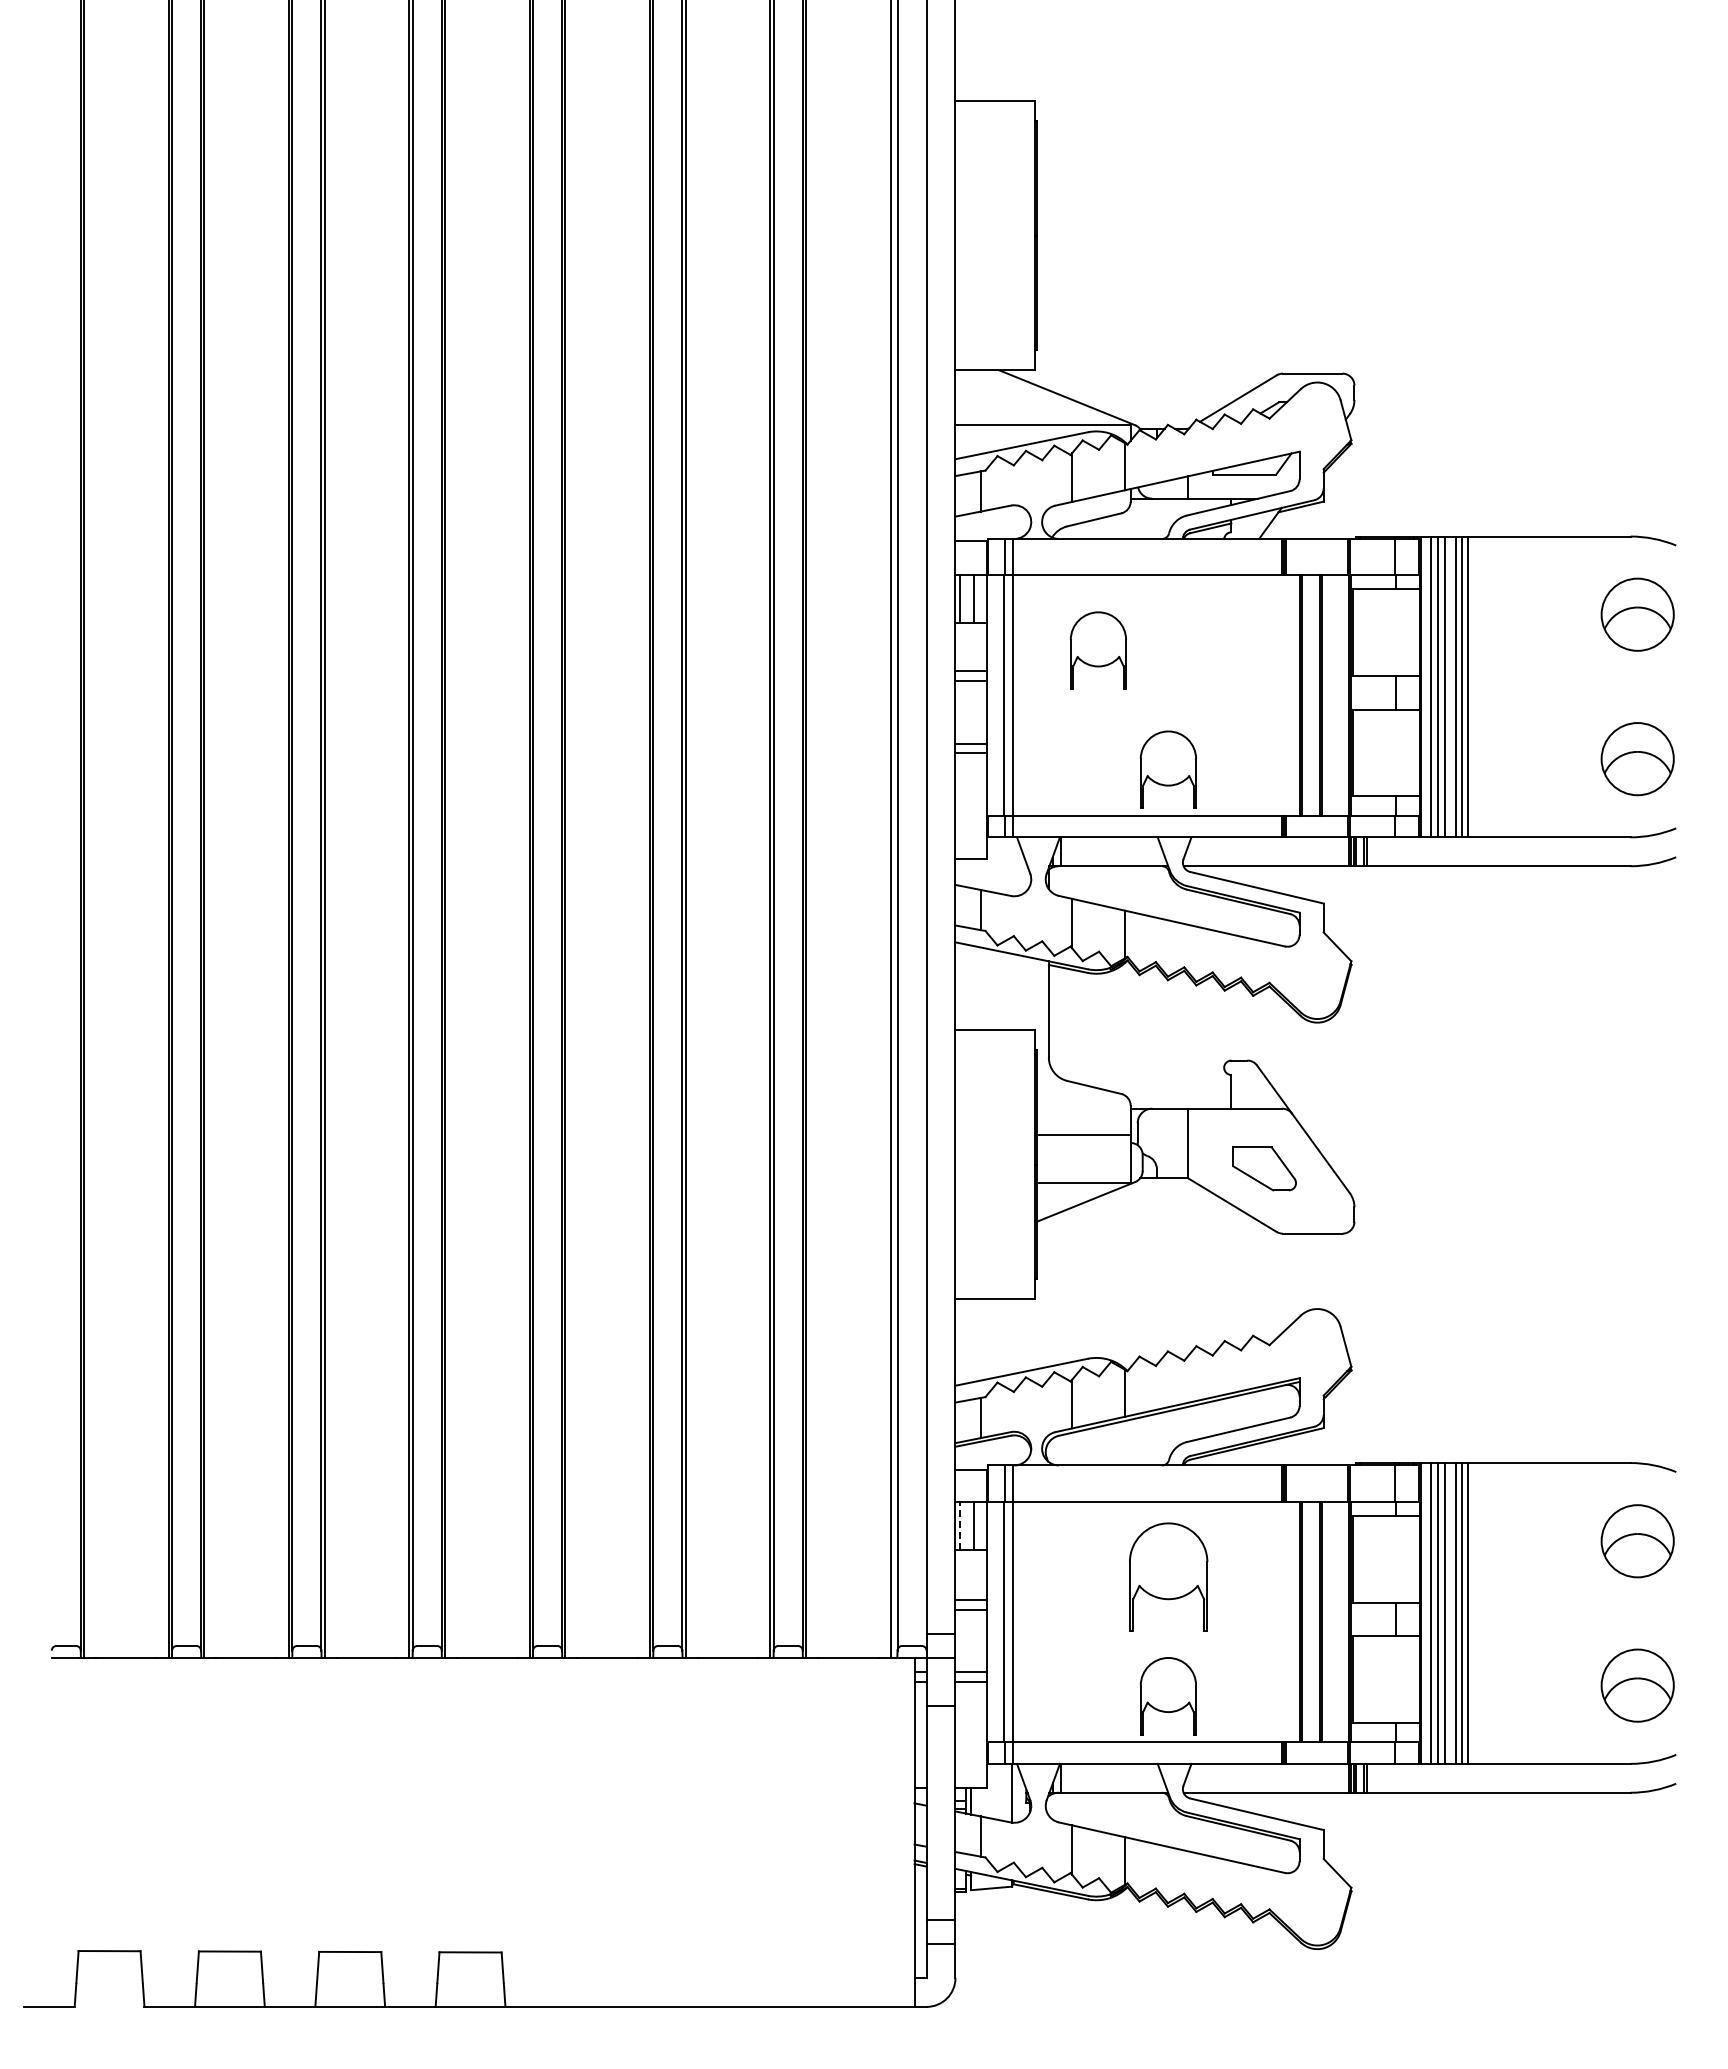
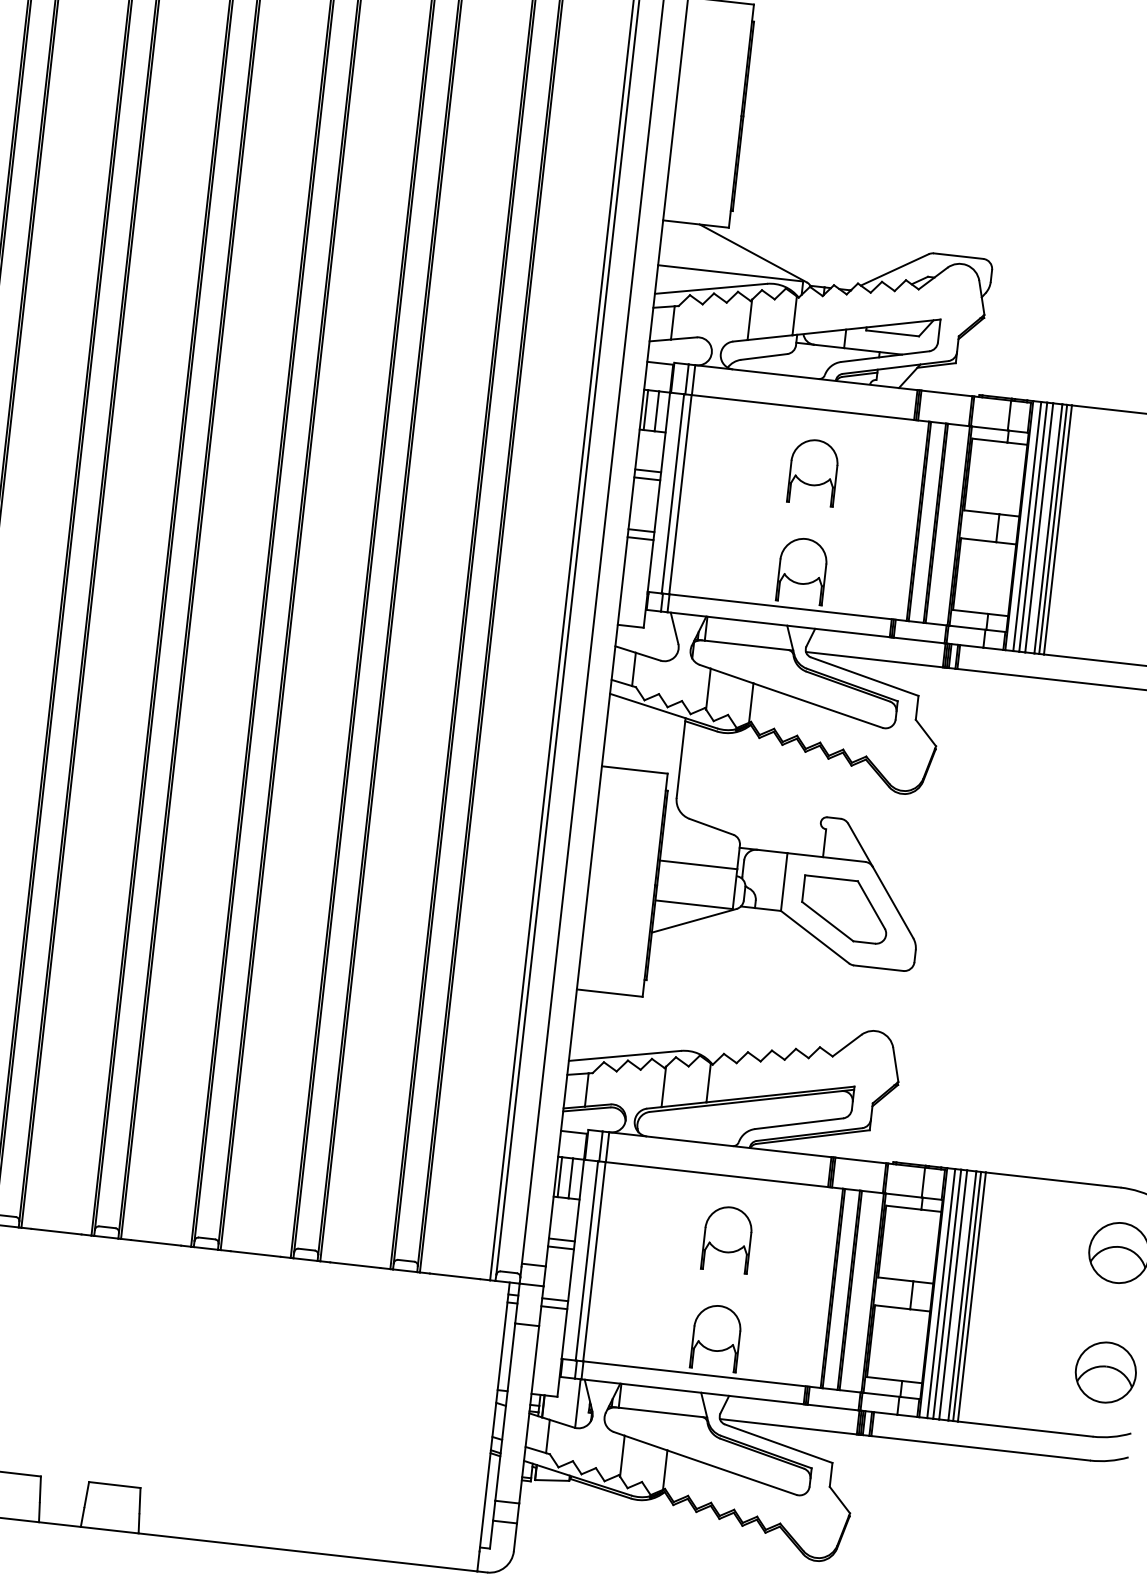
part: (1097, 650) -> (812, 471), moved
part: (1264, 1168) -> (844, 909), size x1.67
line: (960, 1525) -> (560, 1177), dashed -> solid
part: (1167, 1577) -> (726, 1239), size x0.71

